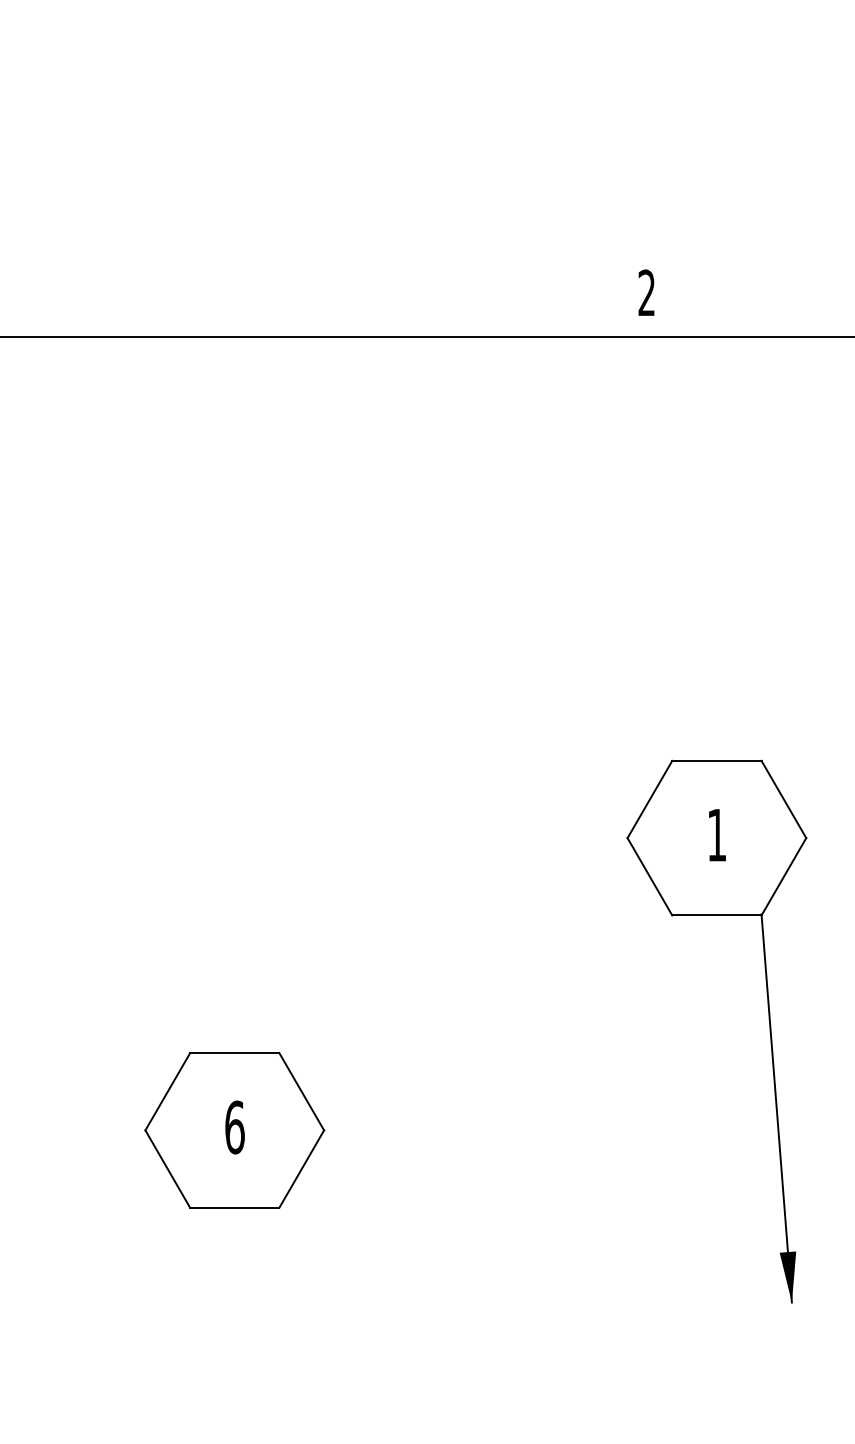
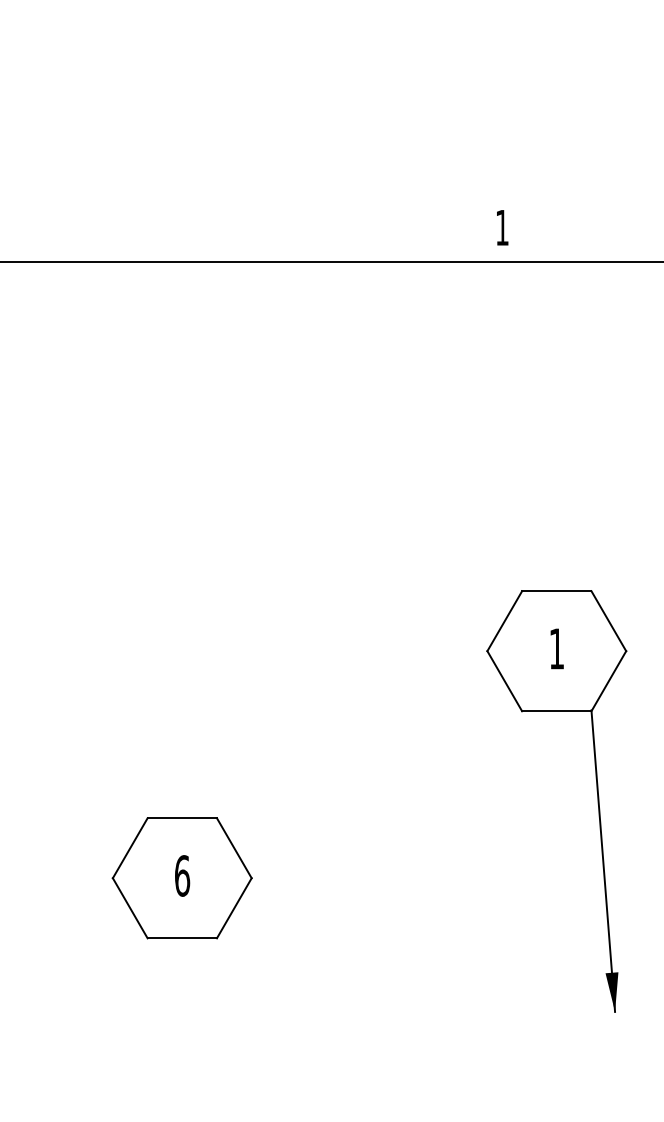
text: (647, 292) -> (502, 227), 2 -> 1

